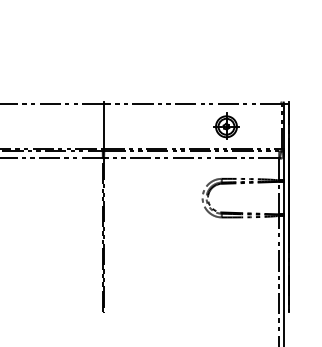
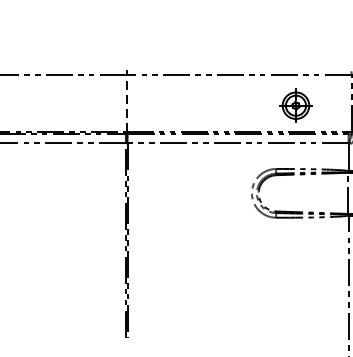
part: (226, 125) -> (295, 104), moved
line: (103, 126) -> (126, 102), solid -> dashed

